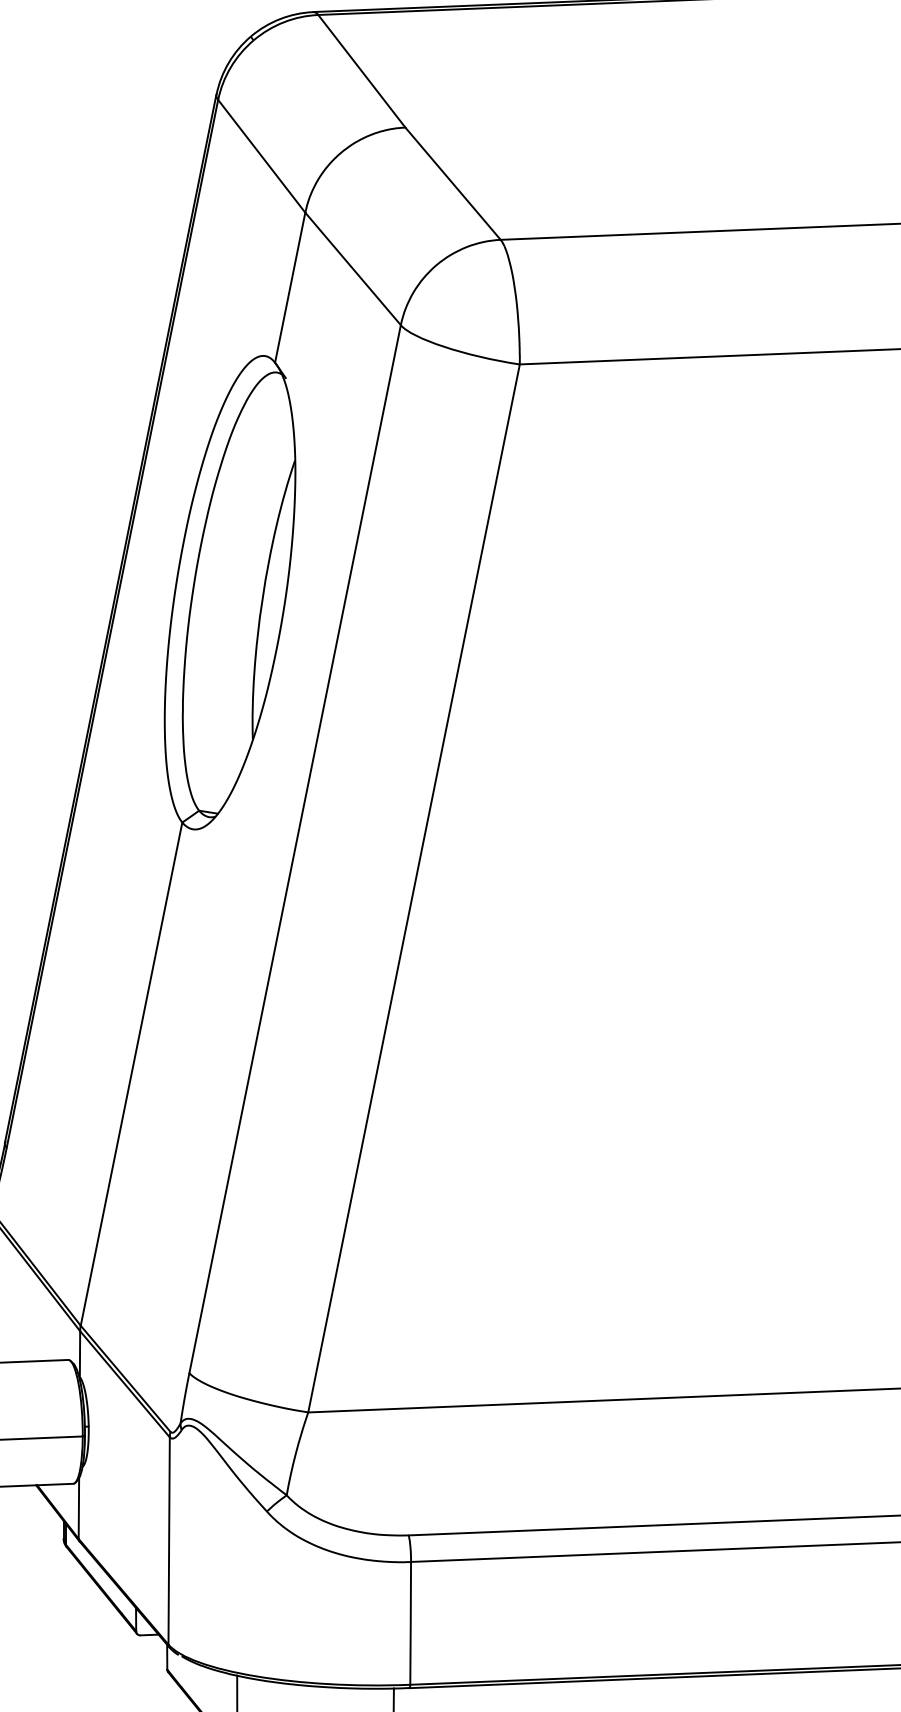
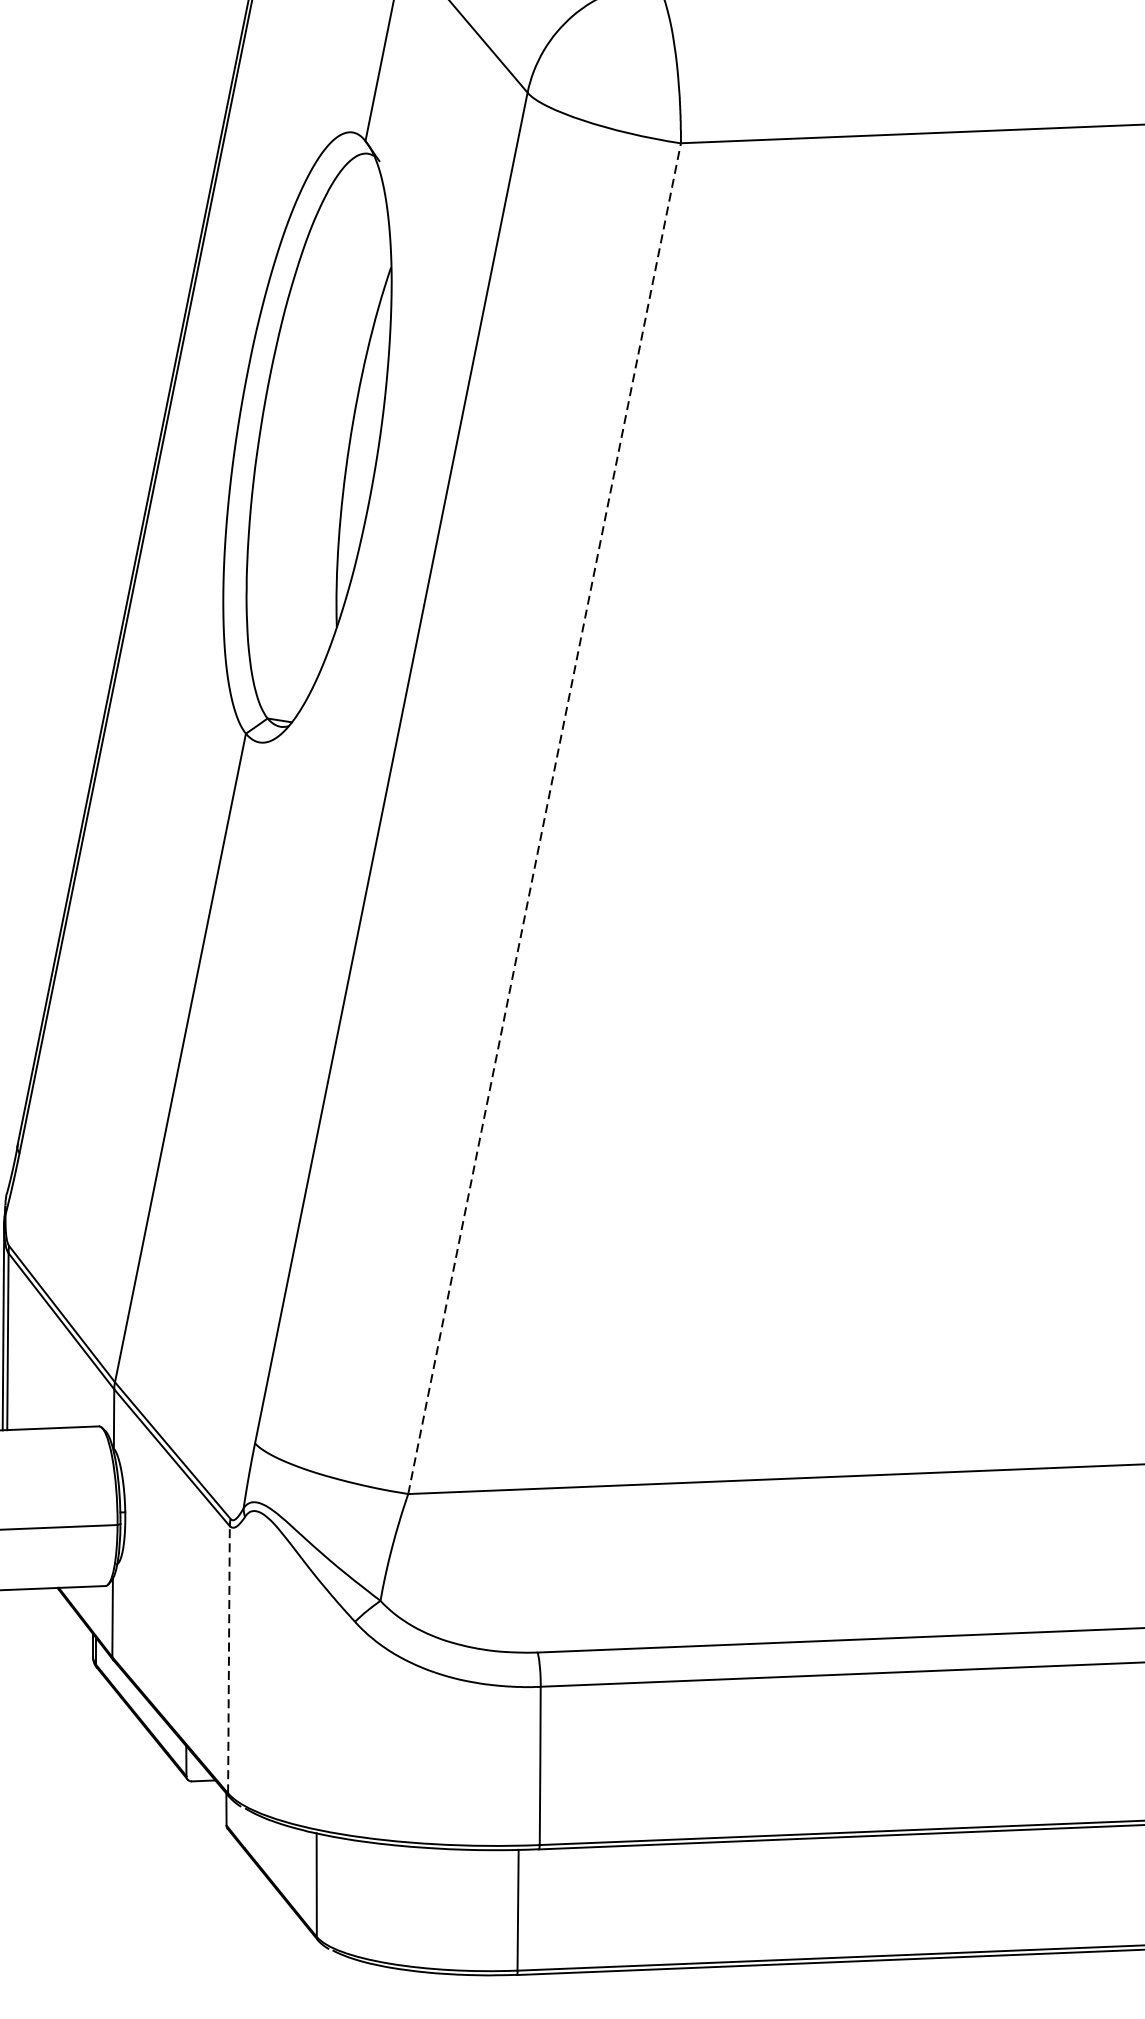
line: (414, 888) -> (545, 818), solid -> dashed
line: (169, 1541) -> (229, 1660), solid -> dashed

